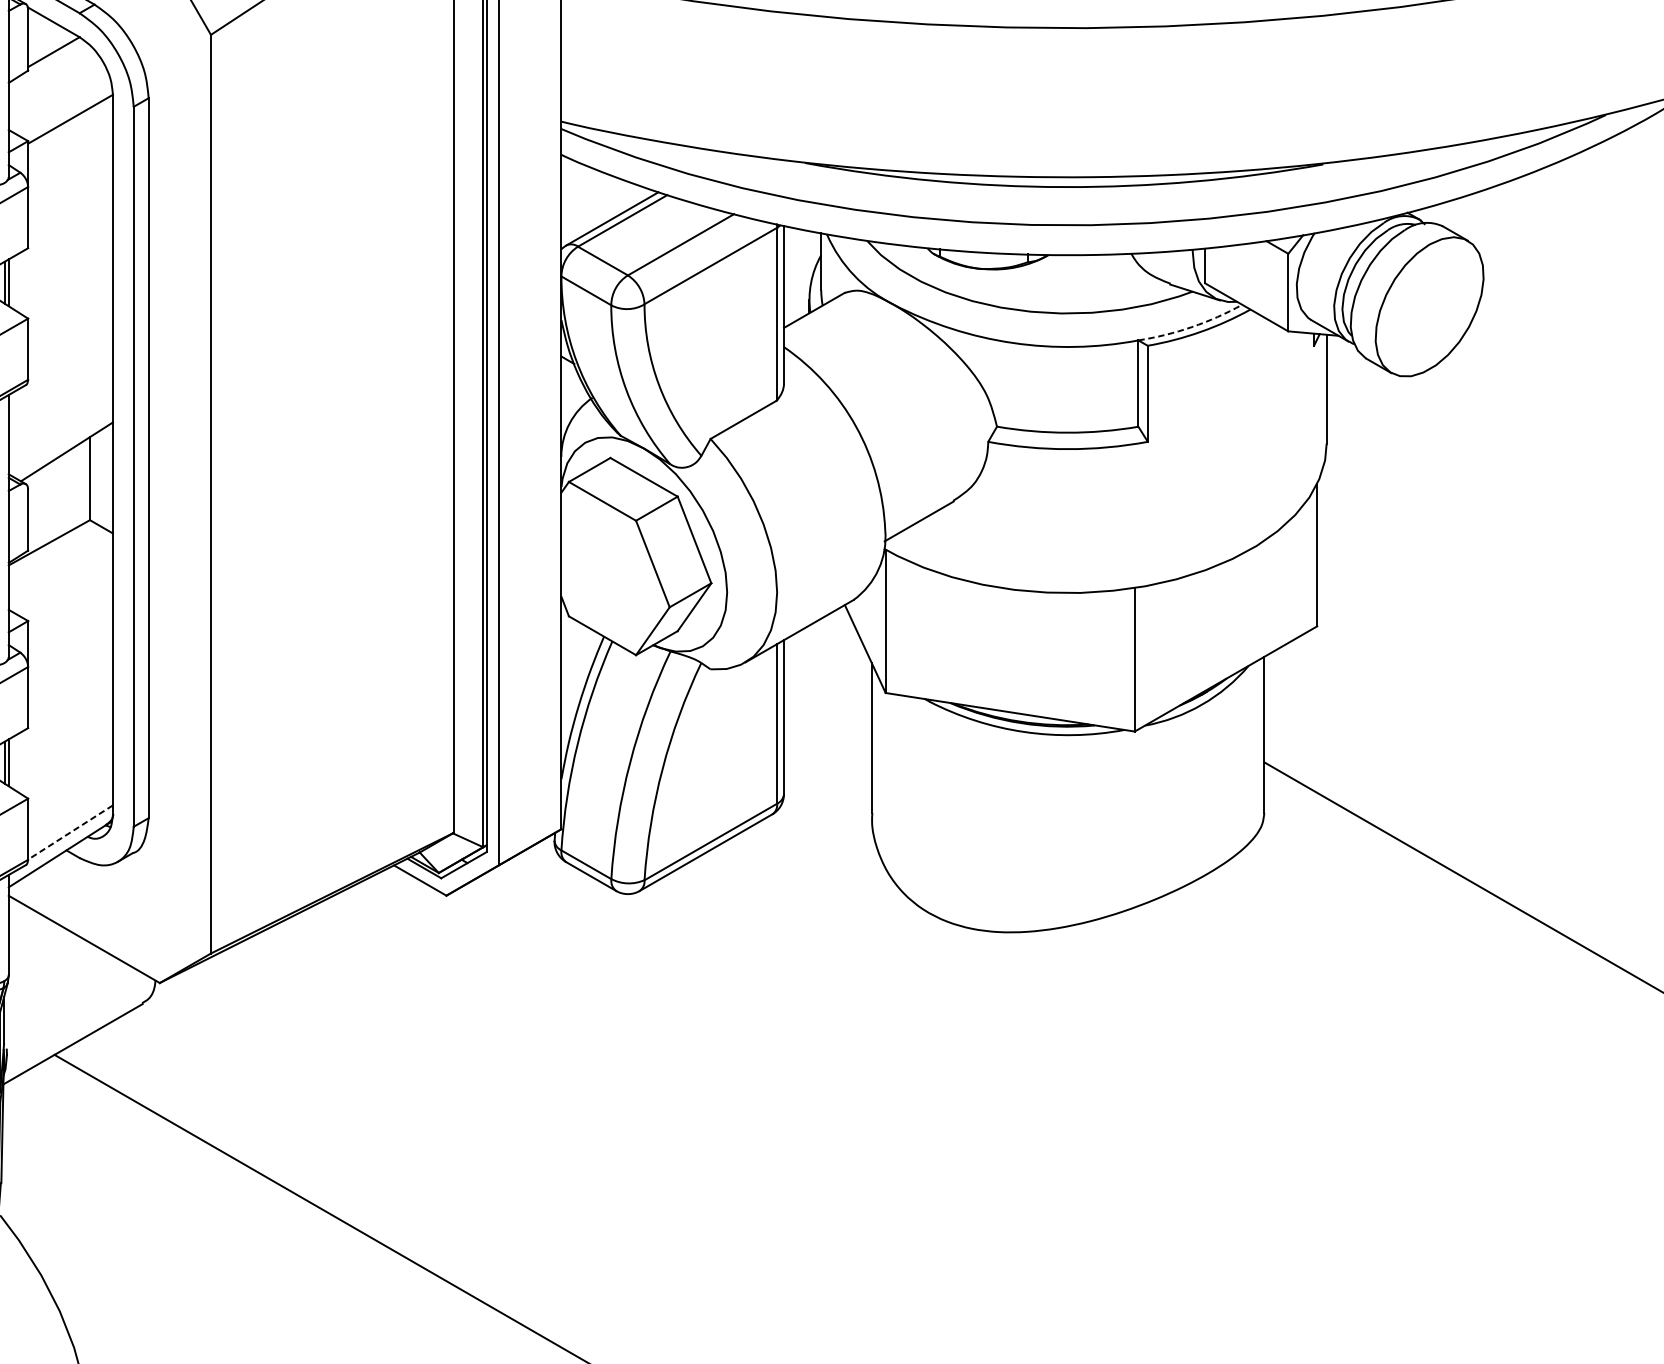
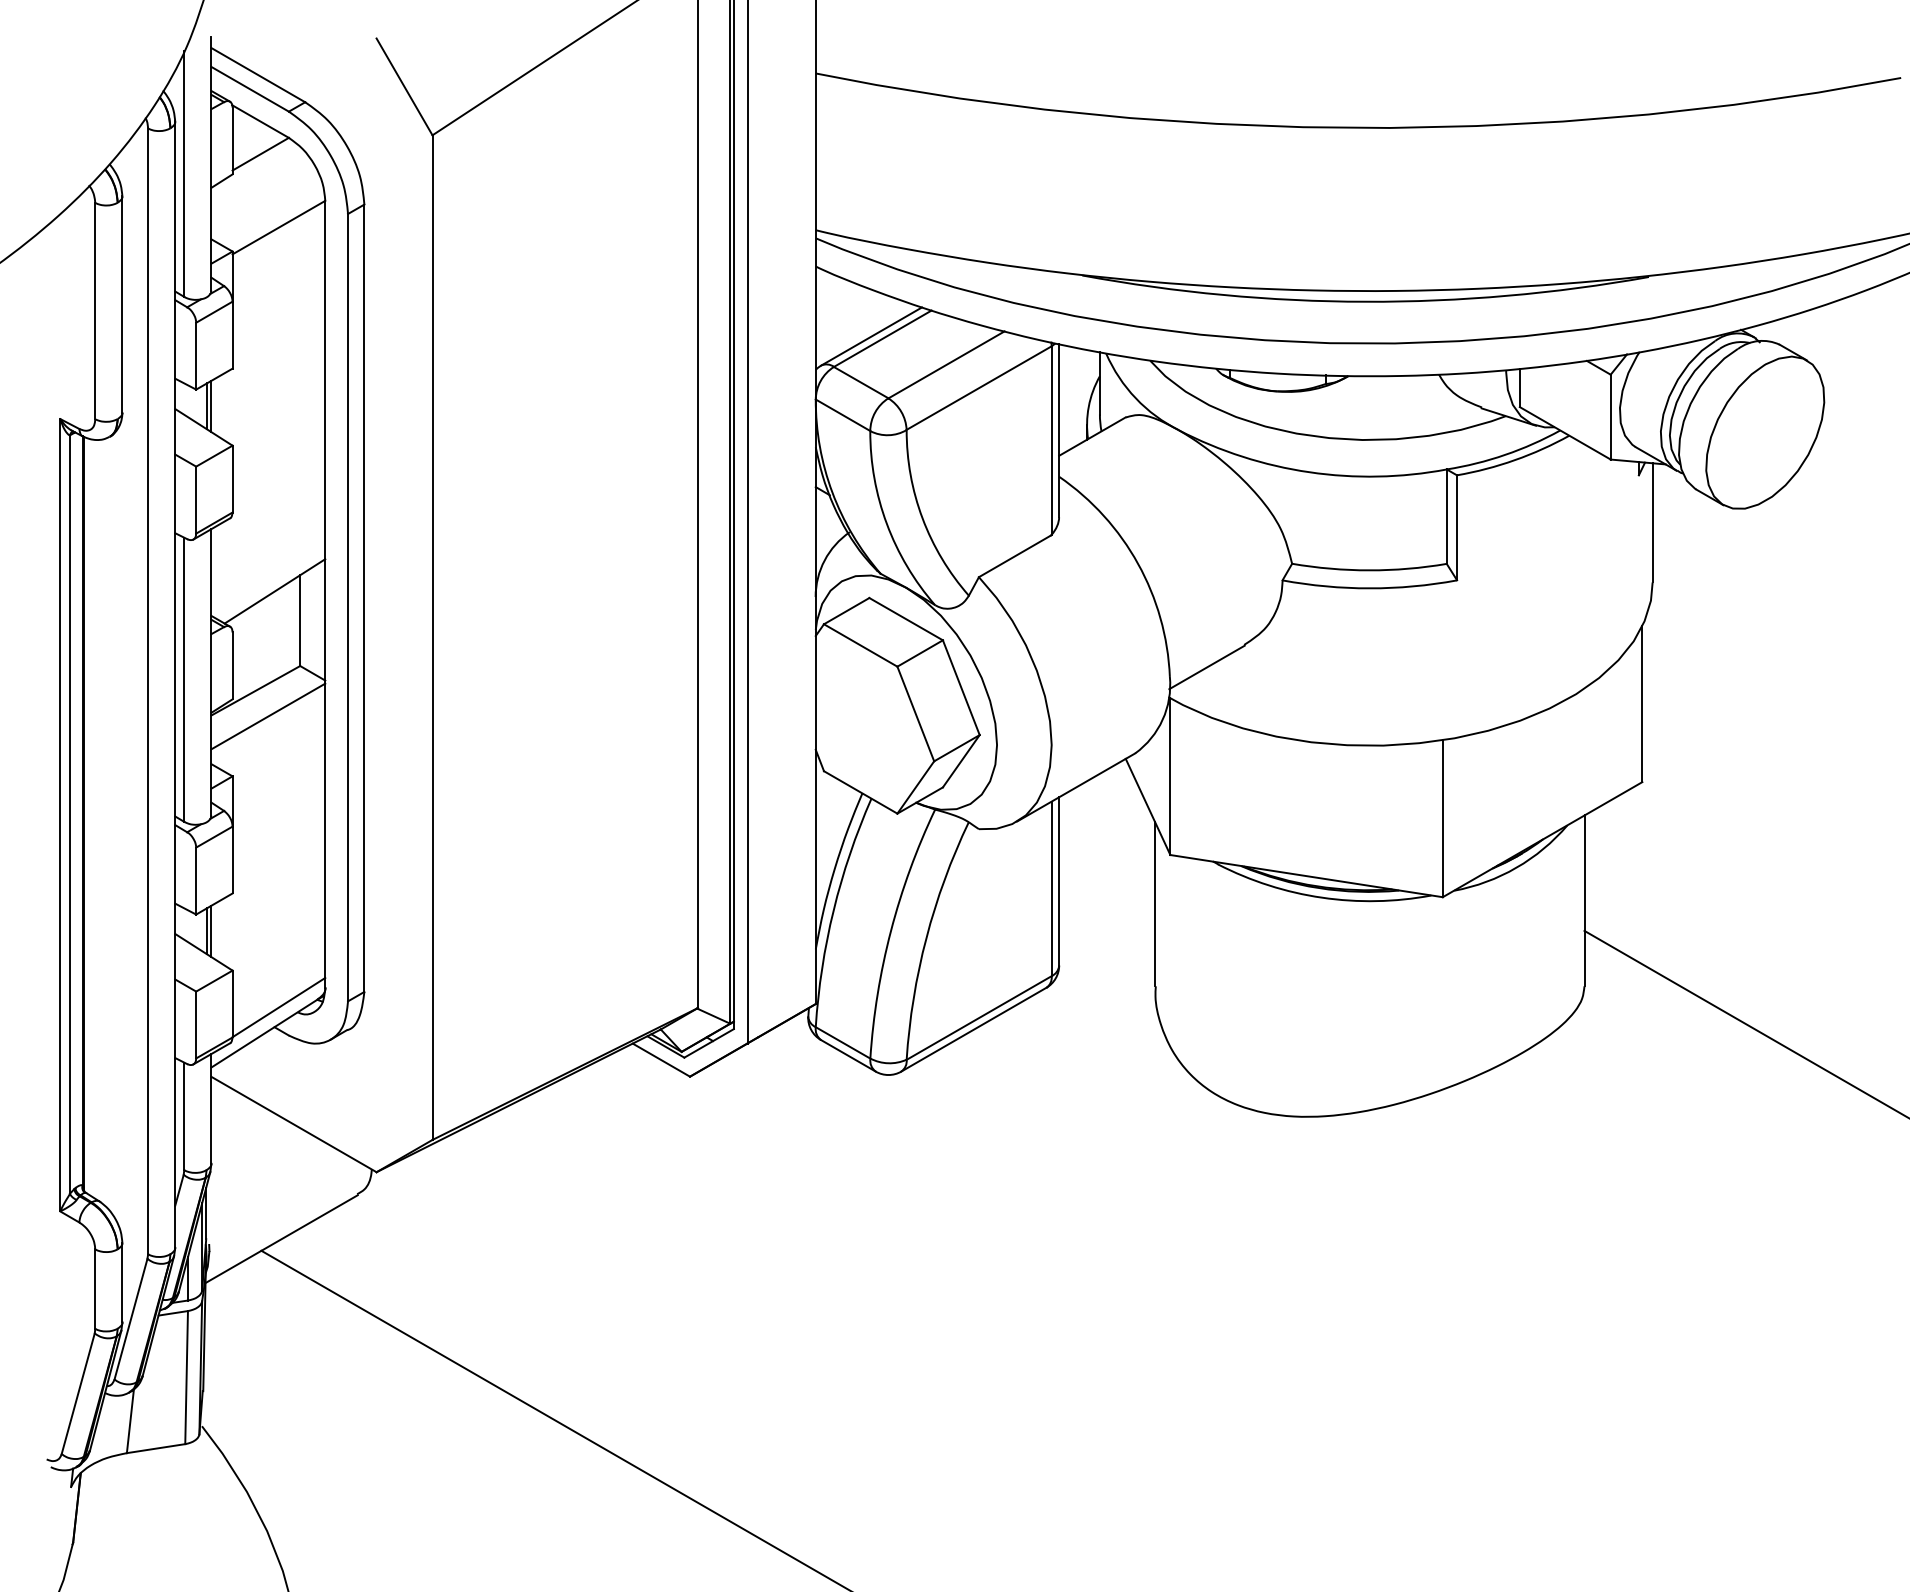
arc: (1192, 326) -> (1505, 454), dashed -> solid
line: (61, 566) -> (268, 716), added
line: (70, 832) -> (278, 1007), dashed -> solid

